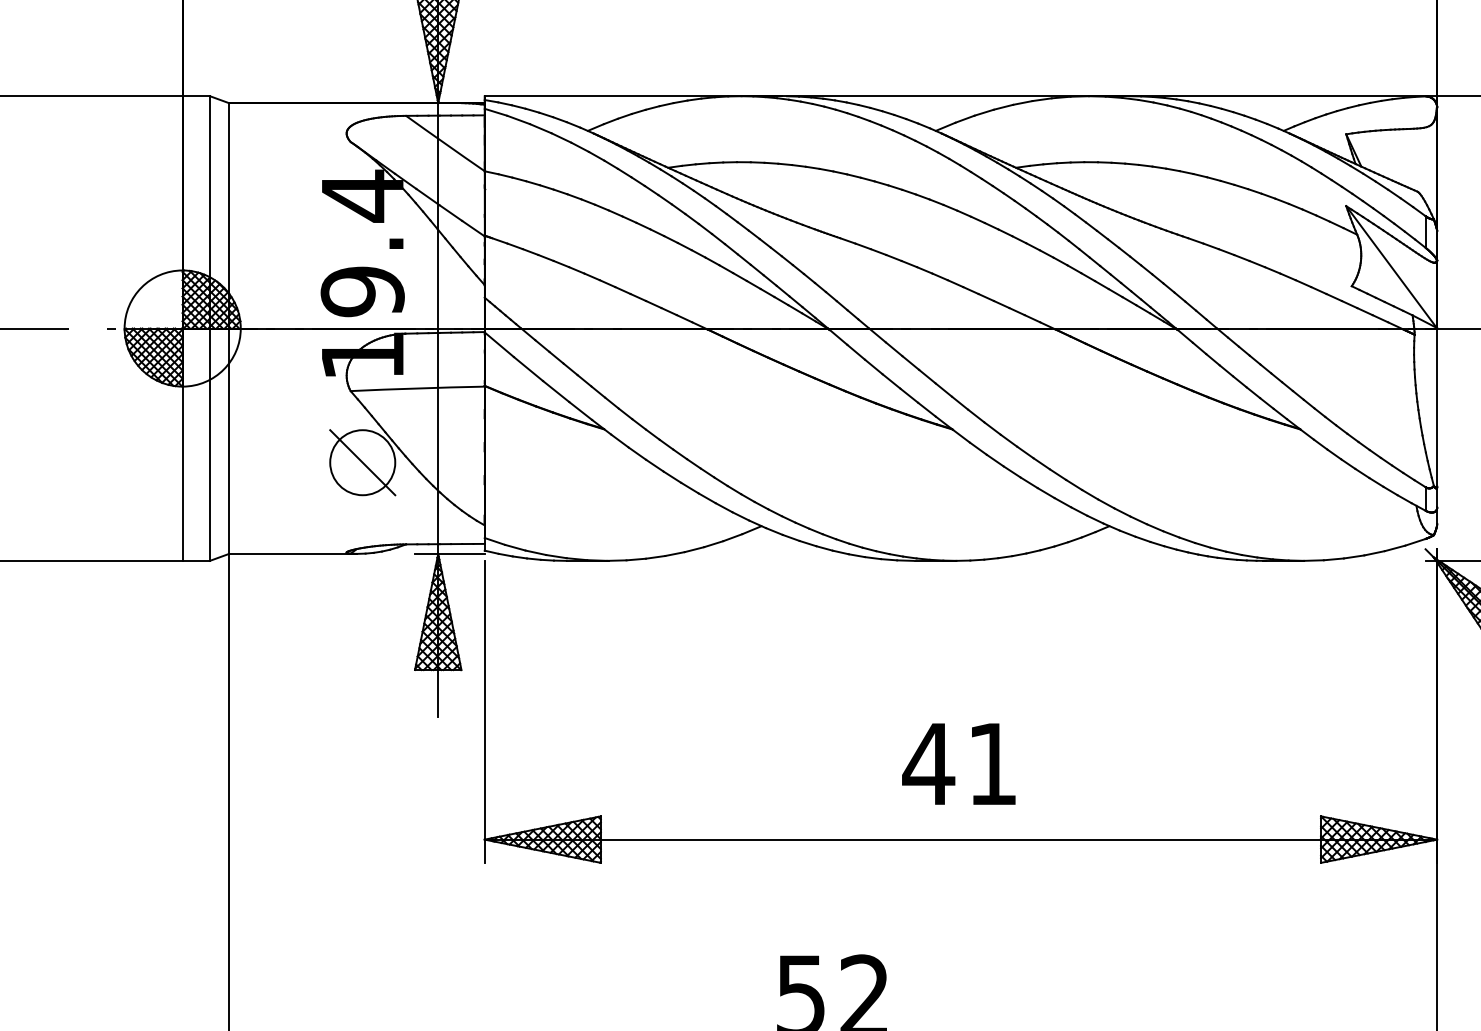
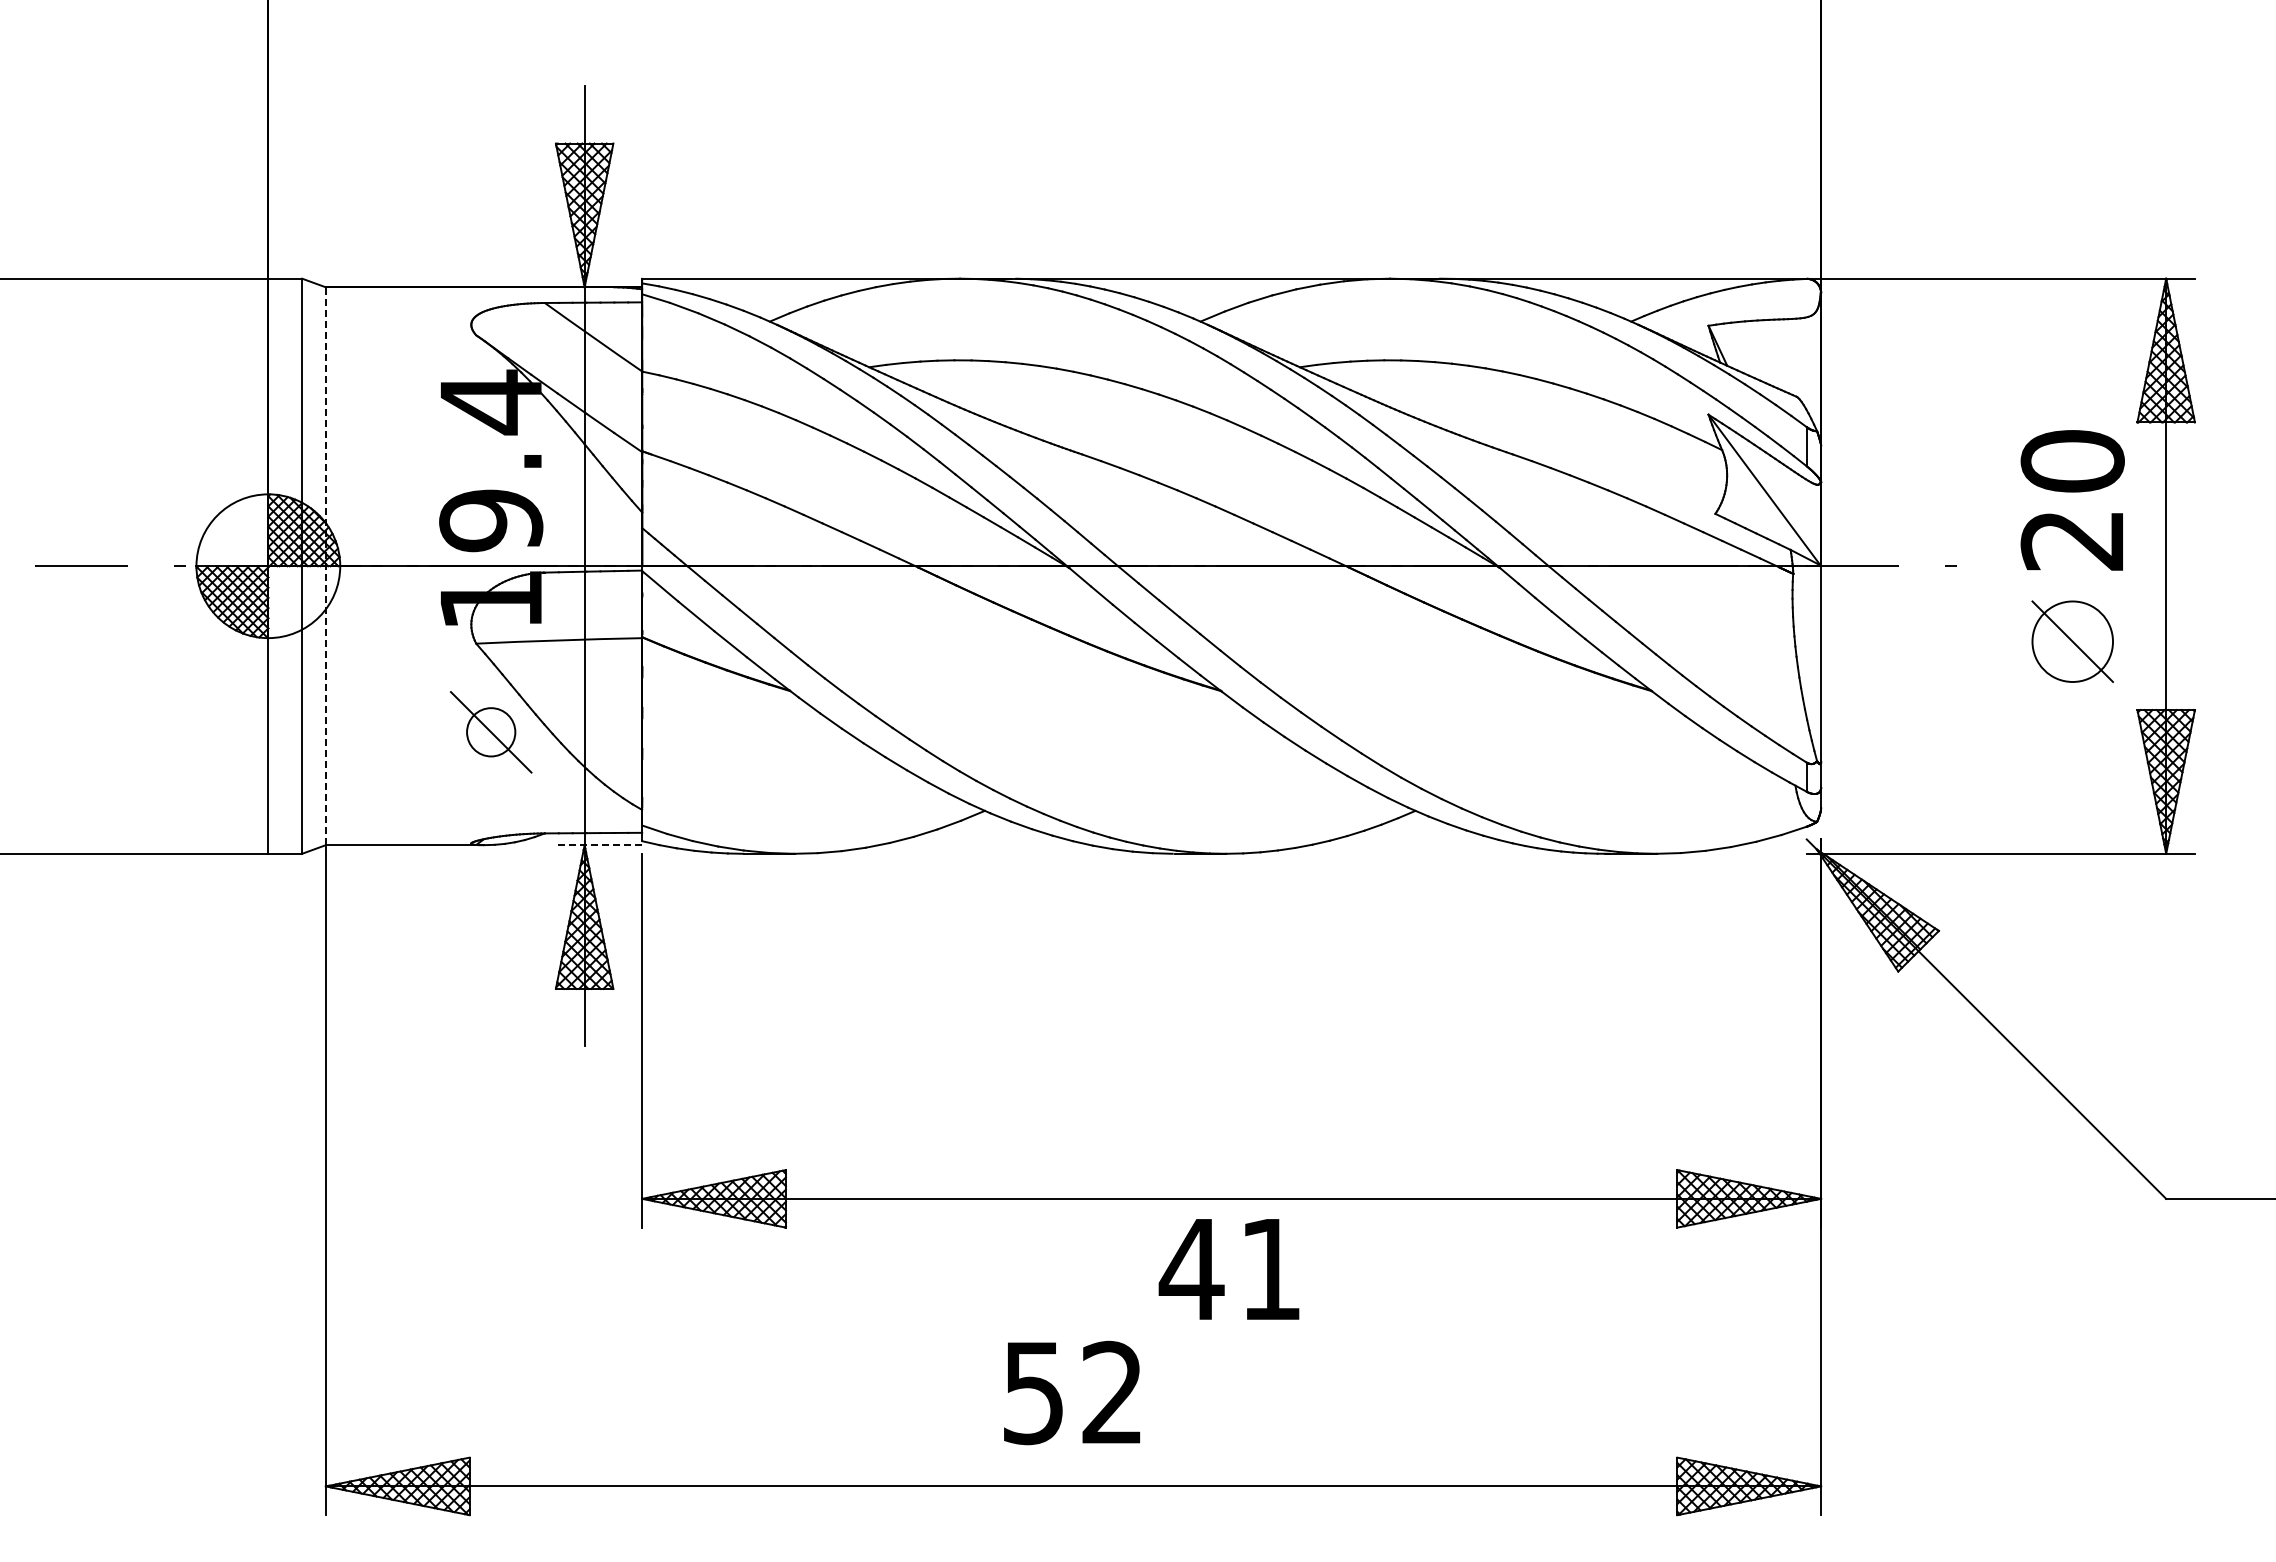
line: (228, 328) -> (325, 566), solid -> dashed
circle: (362, 462) -> (490, 732), size x0.6
line: (449, 554) -> (598, 845), solid -> dashed
text: (958, 764) -> (1228, 1269), moved

